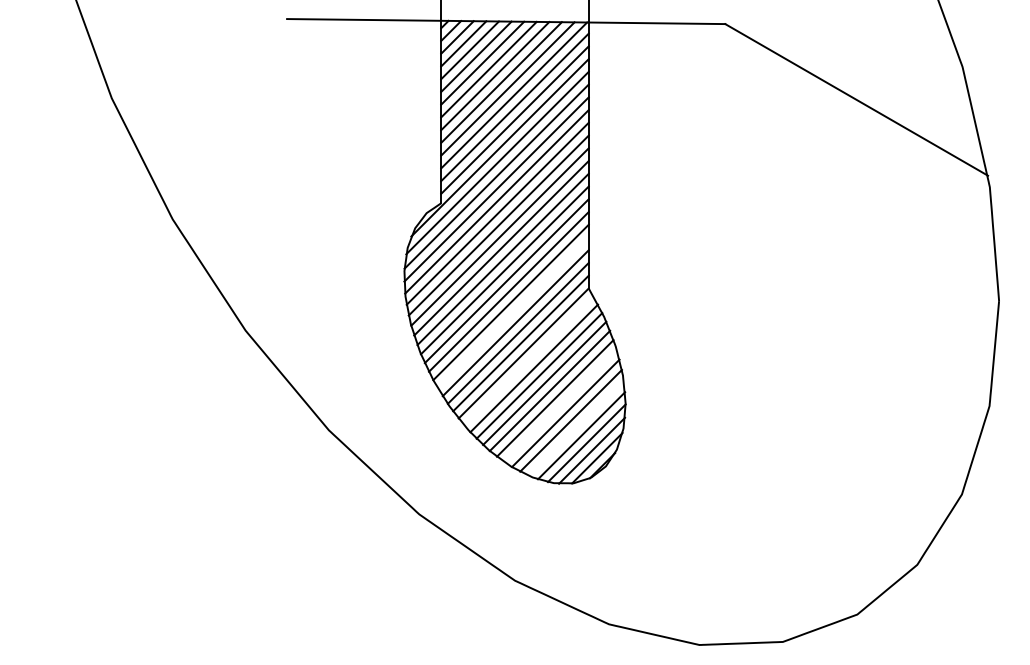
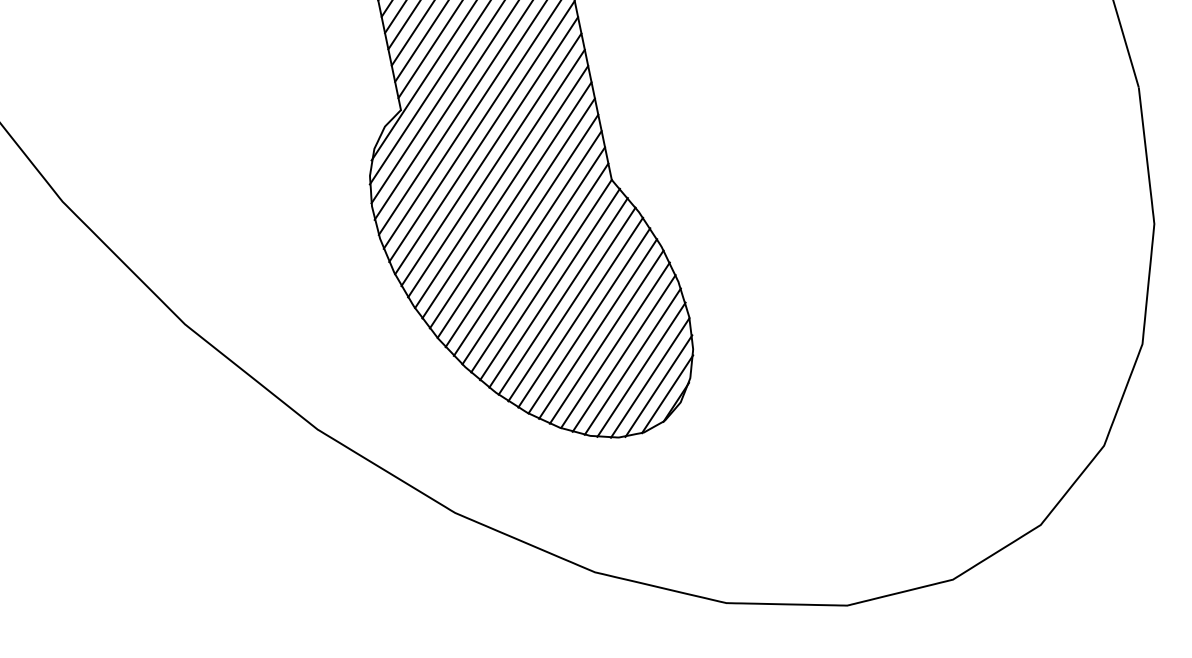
line: (512, 312) -> (520, 230), added
line: (528, 360) -> (553, 287), added
line: (560, 405) -> (606, 336), added
line: (575, 427) -> (631, 360), added

